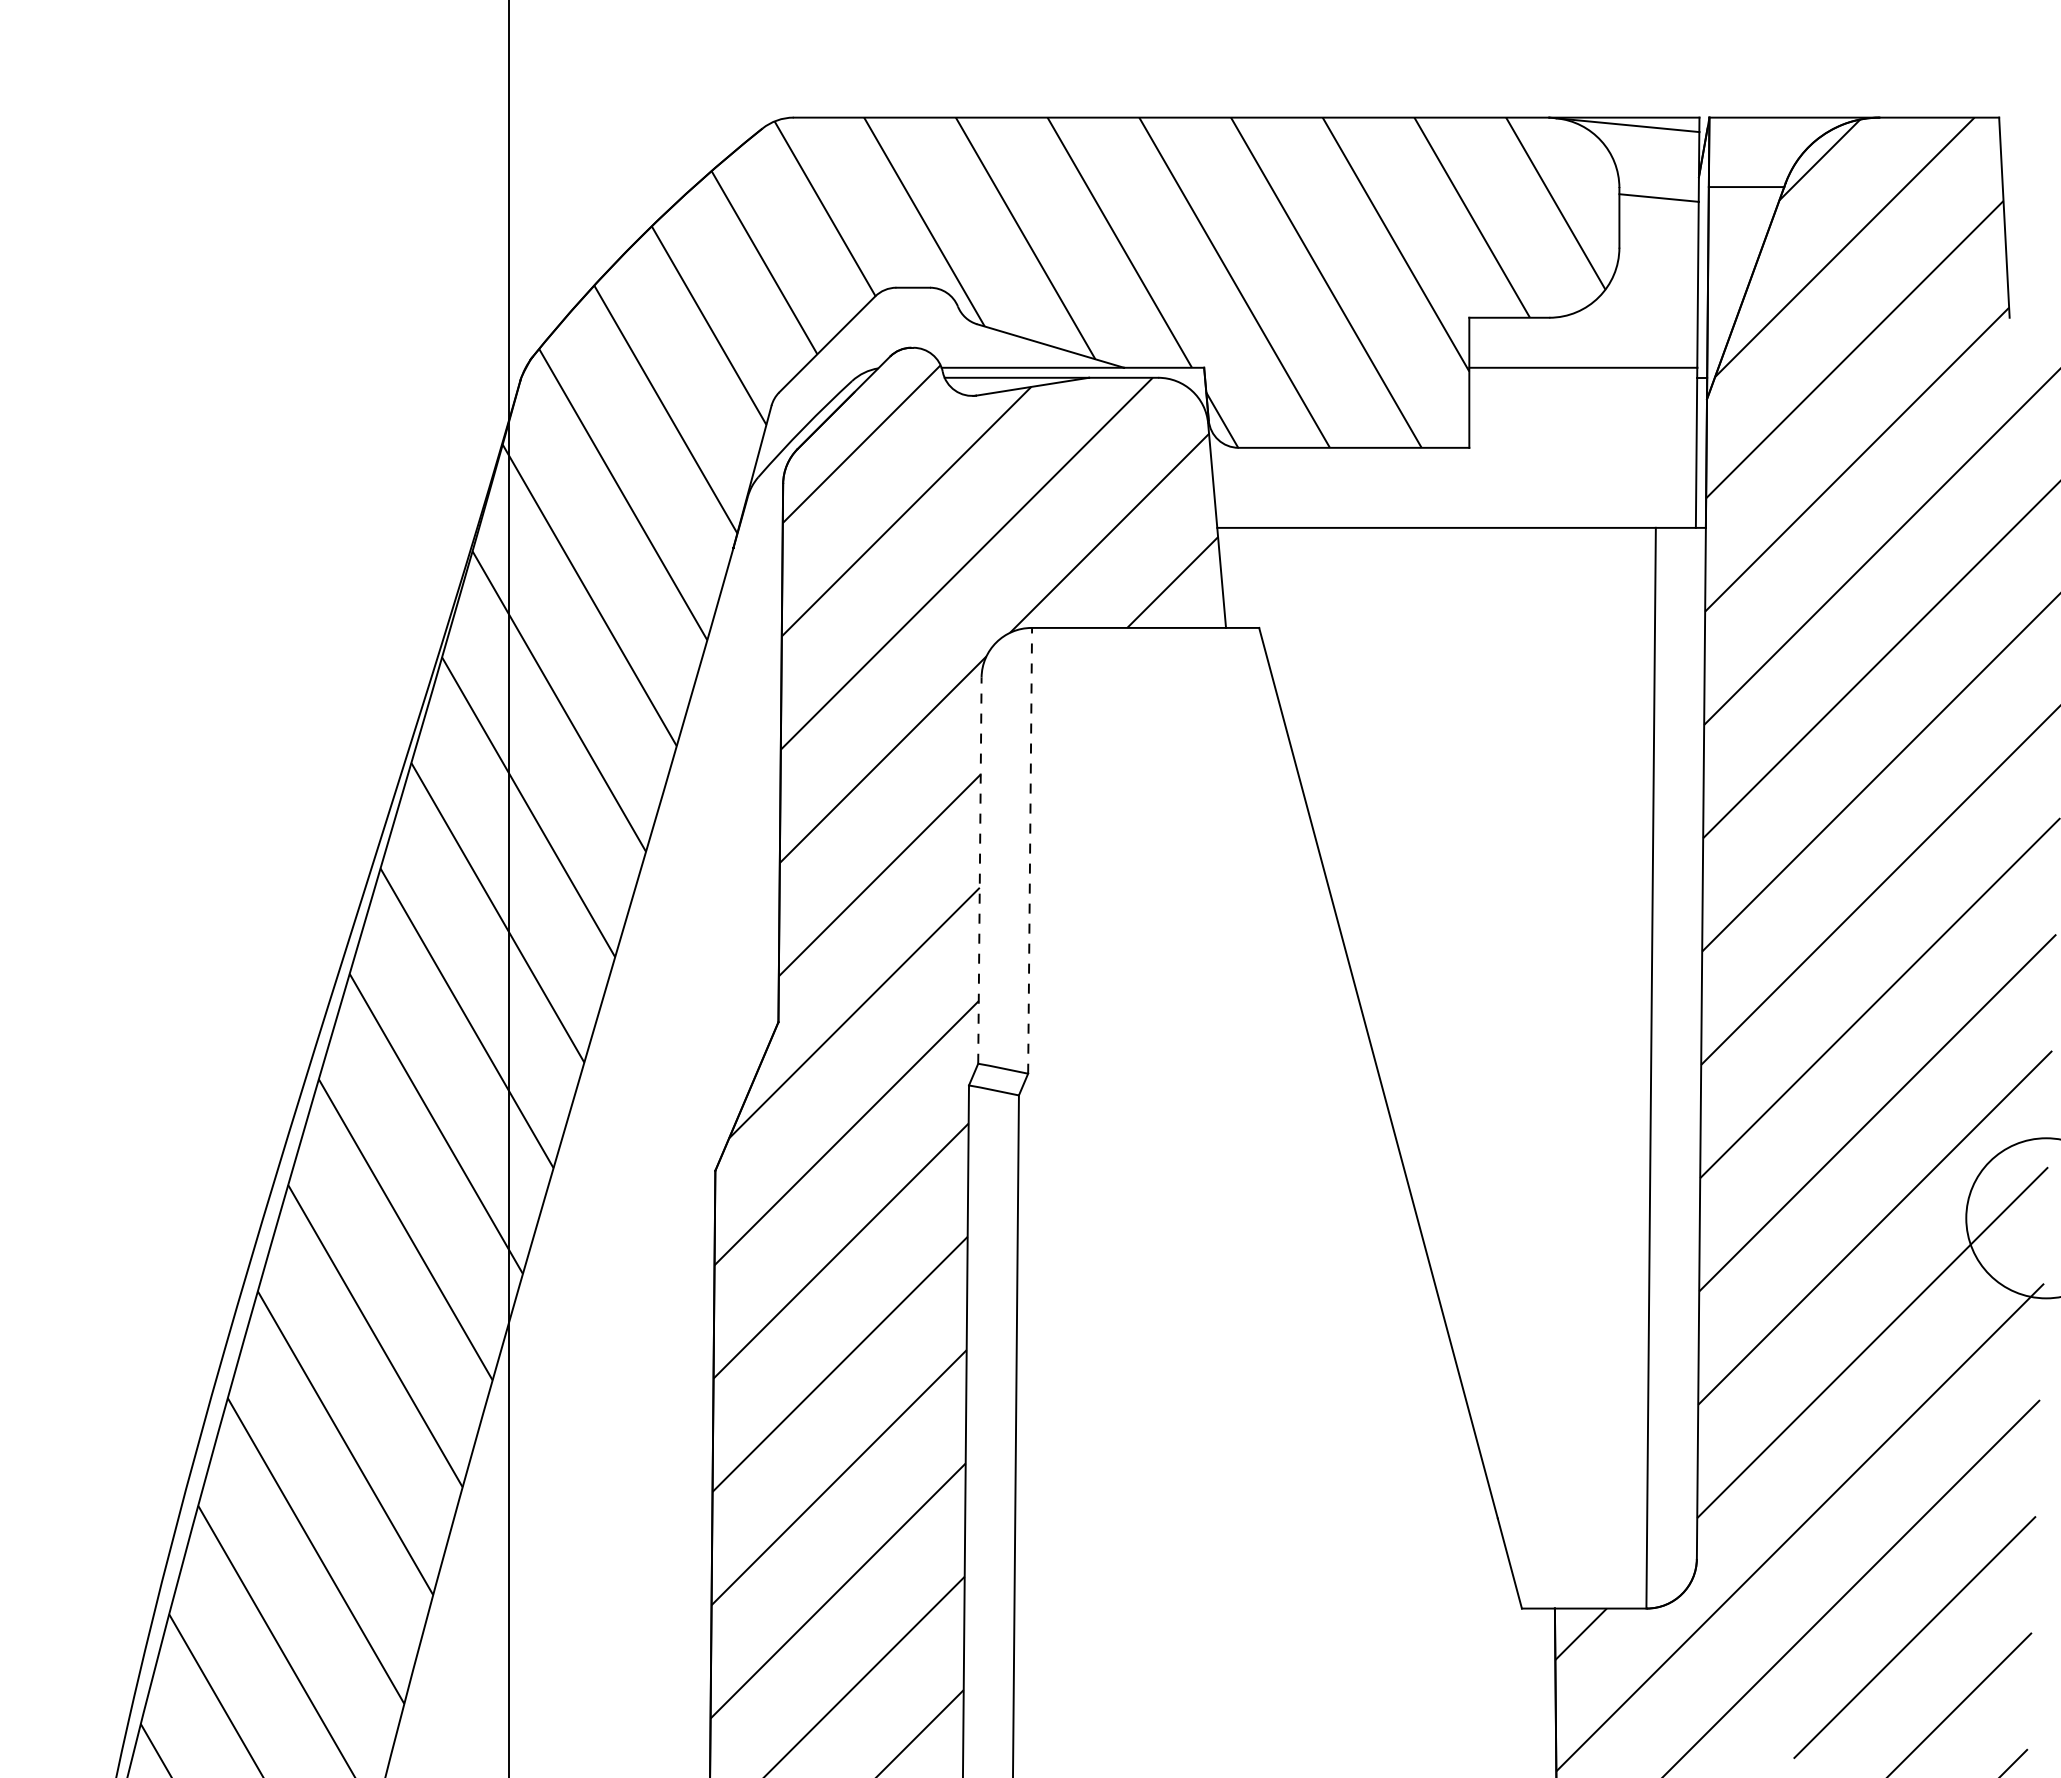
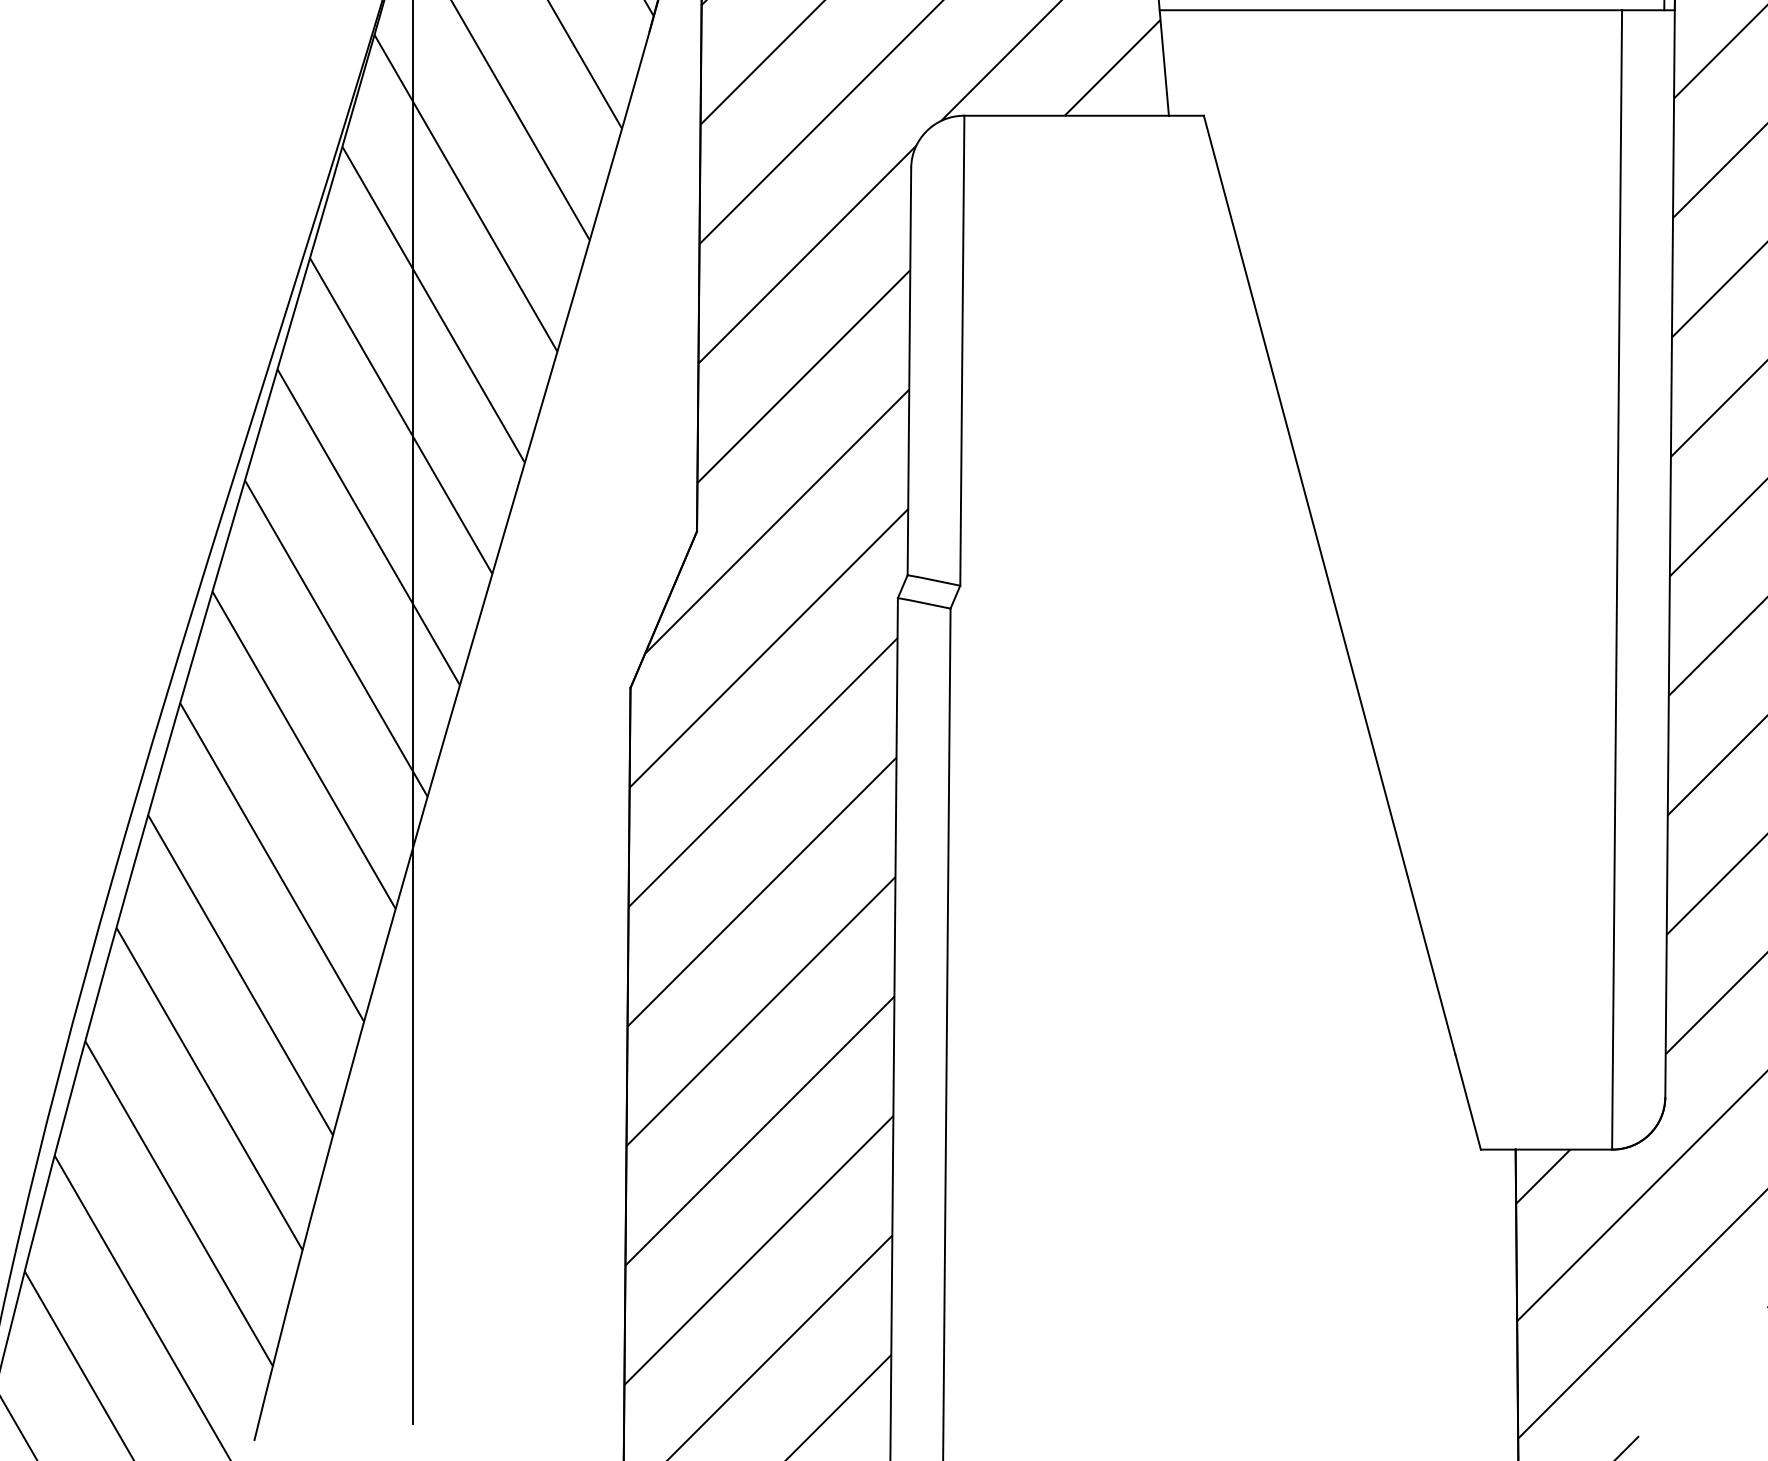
line: (1030, 850) -> (962, 350), dashed -> solid
line: (979, 870) -> (908, 371), dashed -> solid

